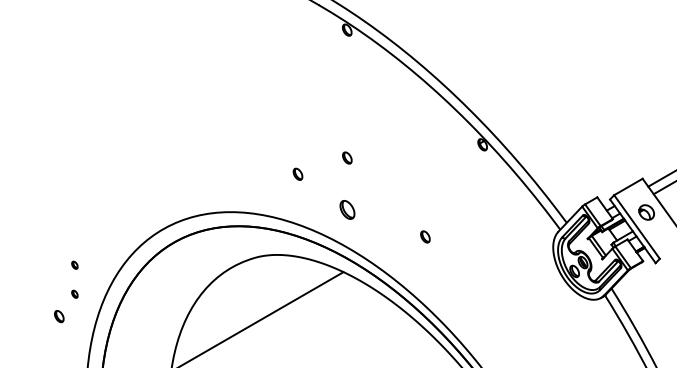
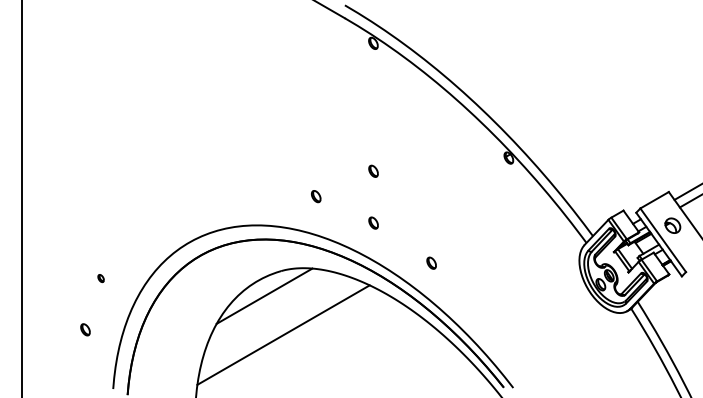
part: (298, 174) -> (316, 196), moved
part: (347, 209) -> (373, 222), size x0.62
part: (425, 236) -> (431, 262), moved
line: (238, 282) -> (264, 295), added
part: (74, 294) -> (100, 307), removed

